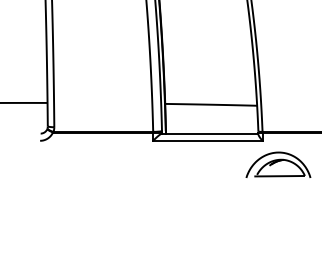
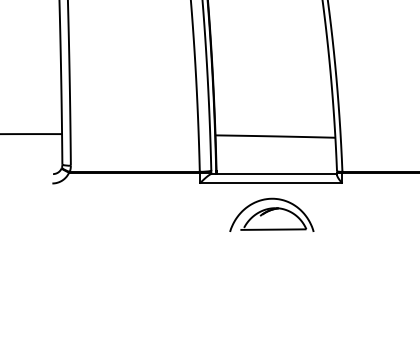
part: (278, 164) -> (271, 214), moved

